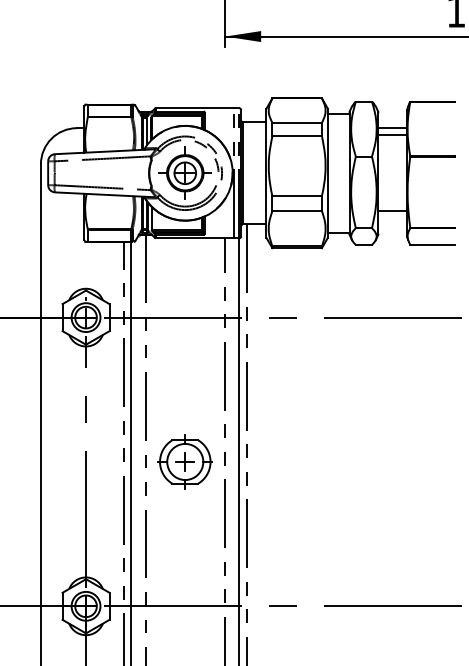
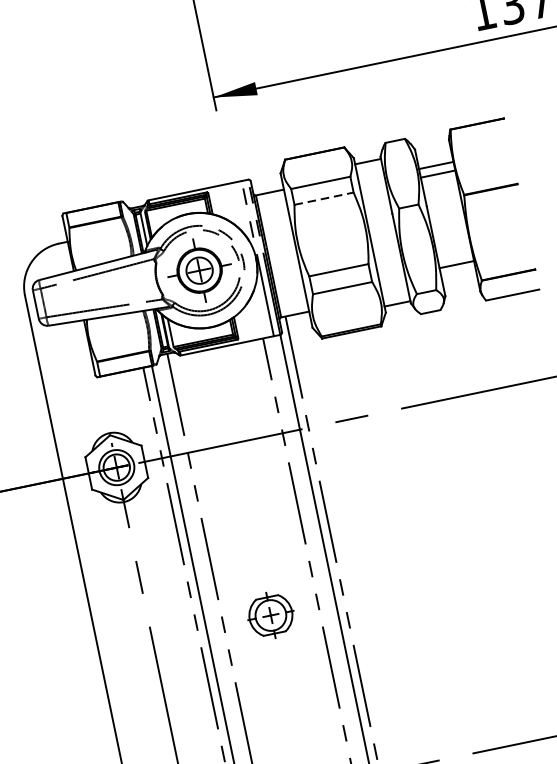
line: (297, 136) -> (324, 199), solid -> dashed
part: (184, 461) -> (269, 615), size x0.7

